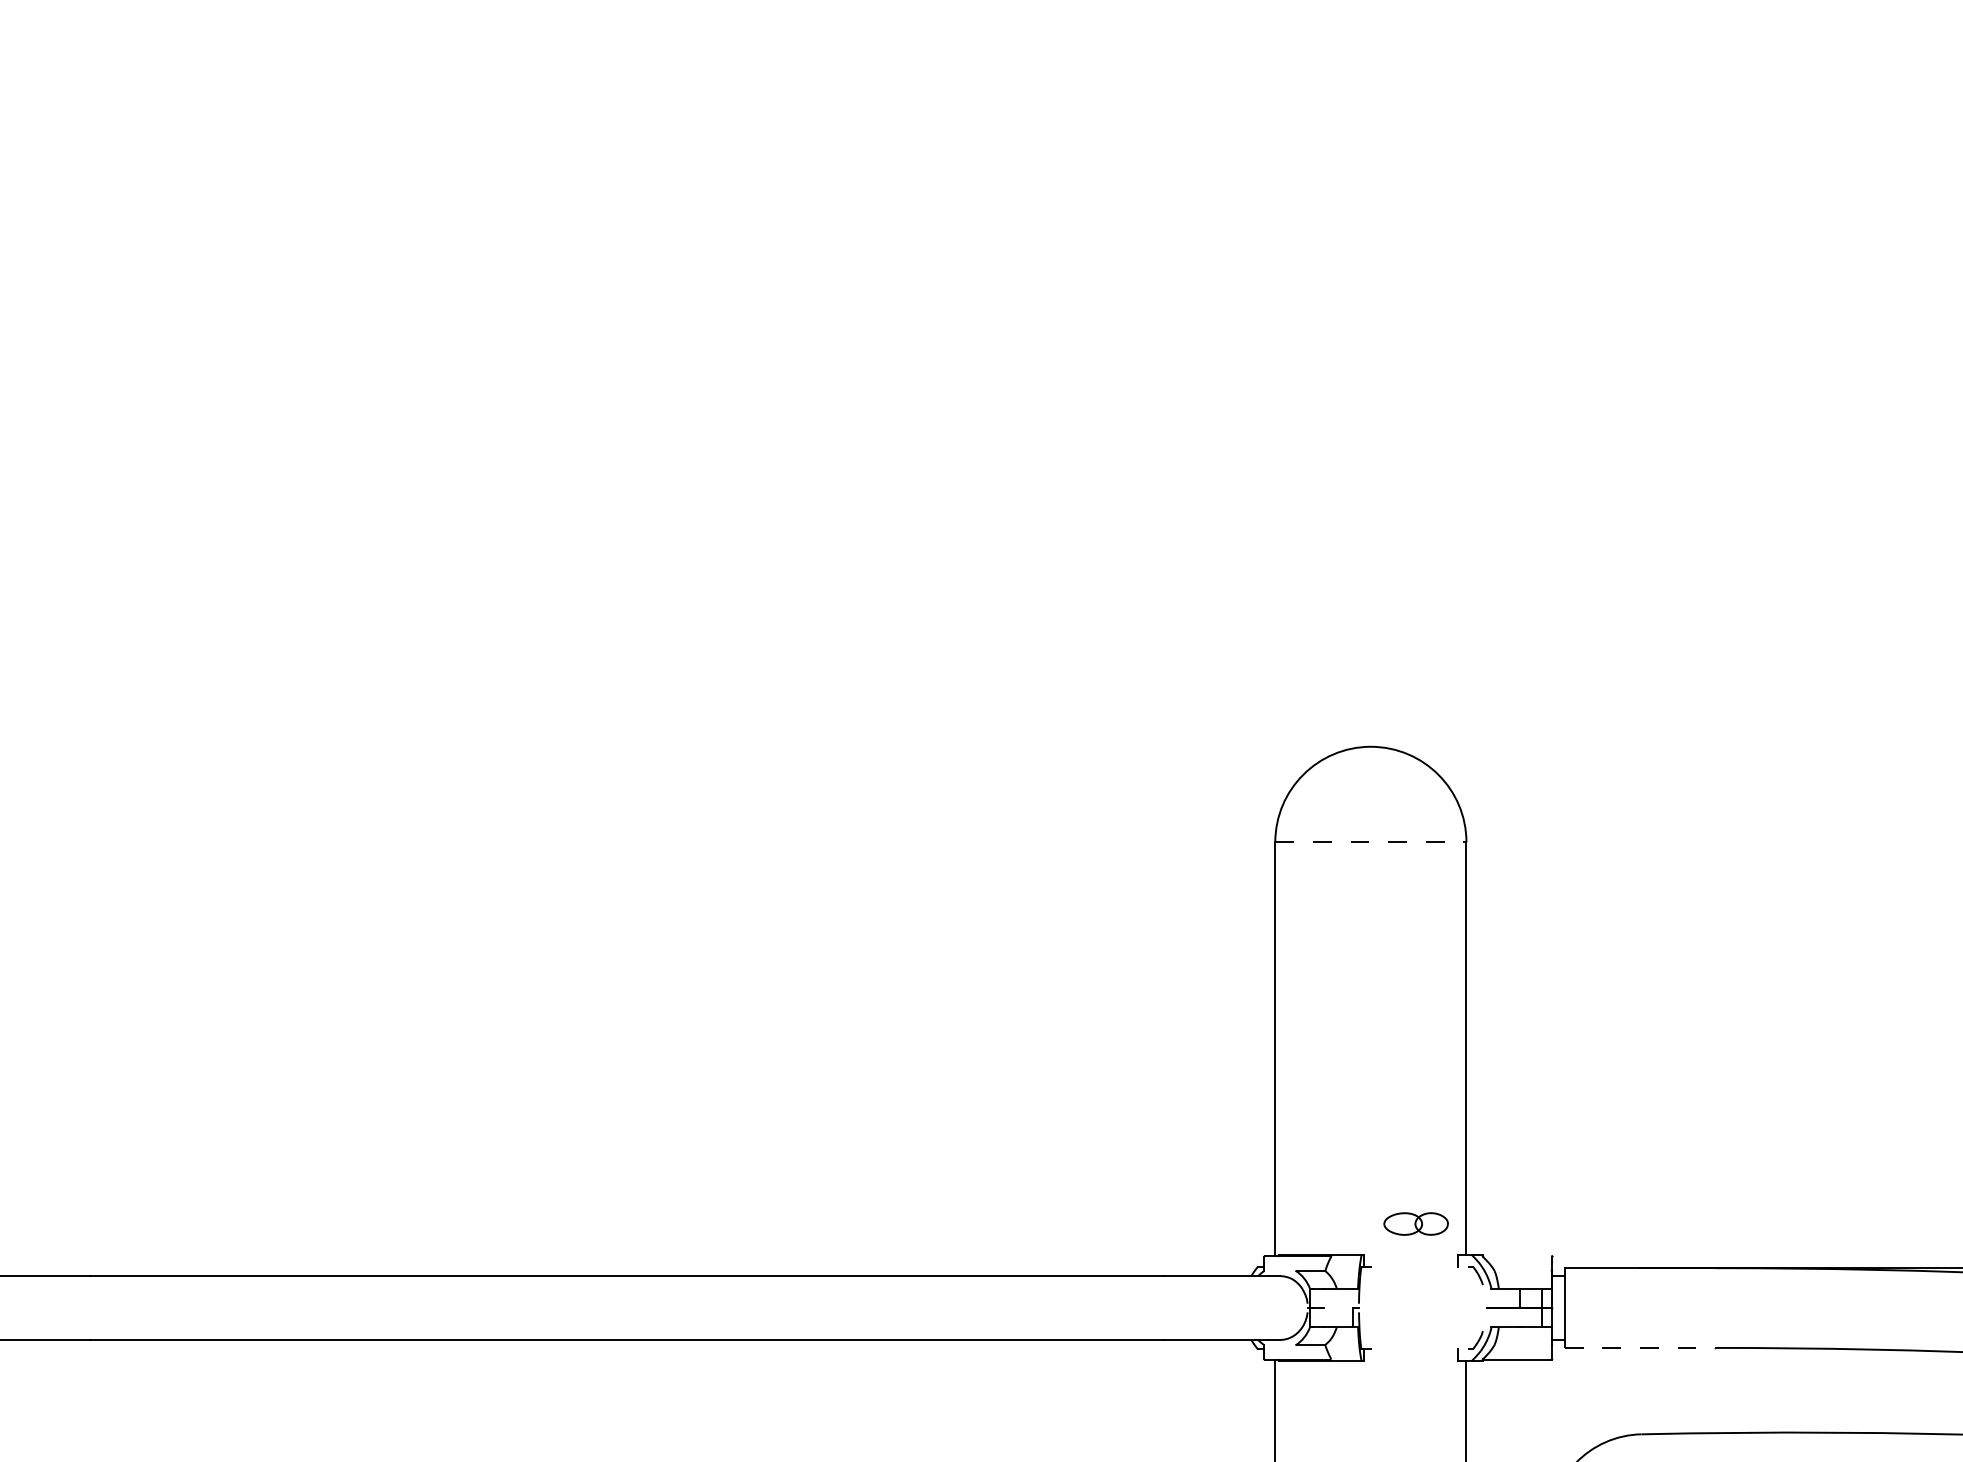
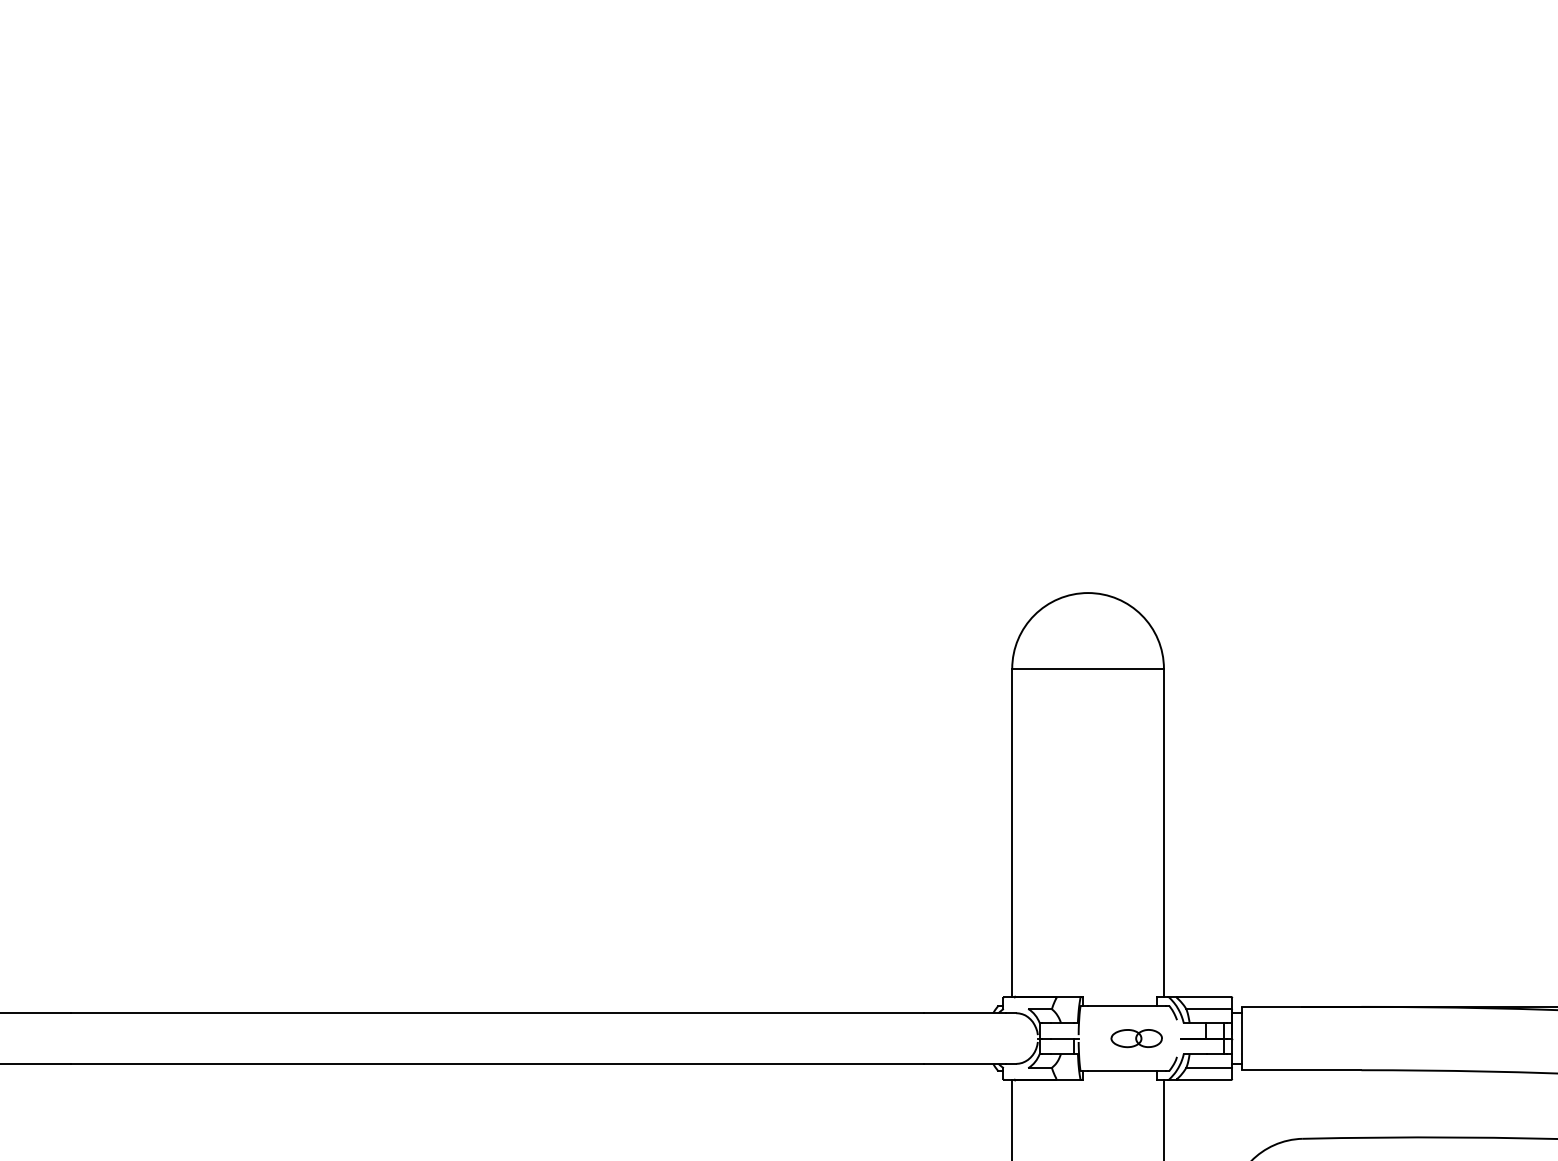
line: (1370, 842) -> (1087, 669), dashed -> solid
part: (1415, 1223) -> (1136, 1038), moved
line: (1516, 1256) -> (1203, 997), added
line: (1419, 1266) -> (1126, 1005), added
line: (1522, 1271) -> (1208, 1009), added
line: (1338, 1308) -> (1062, 1038), added
line: (1522, 1344) -> (1208, 1067), added
line: (1640, 1347) -> (1302, 1069), dashed -> solid
line: (1419, 1349) -> (1126, 1071), added

